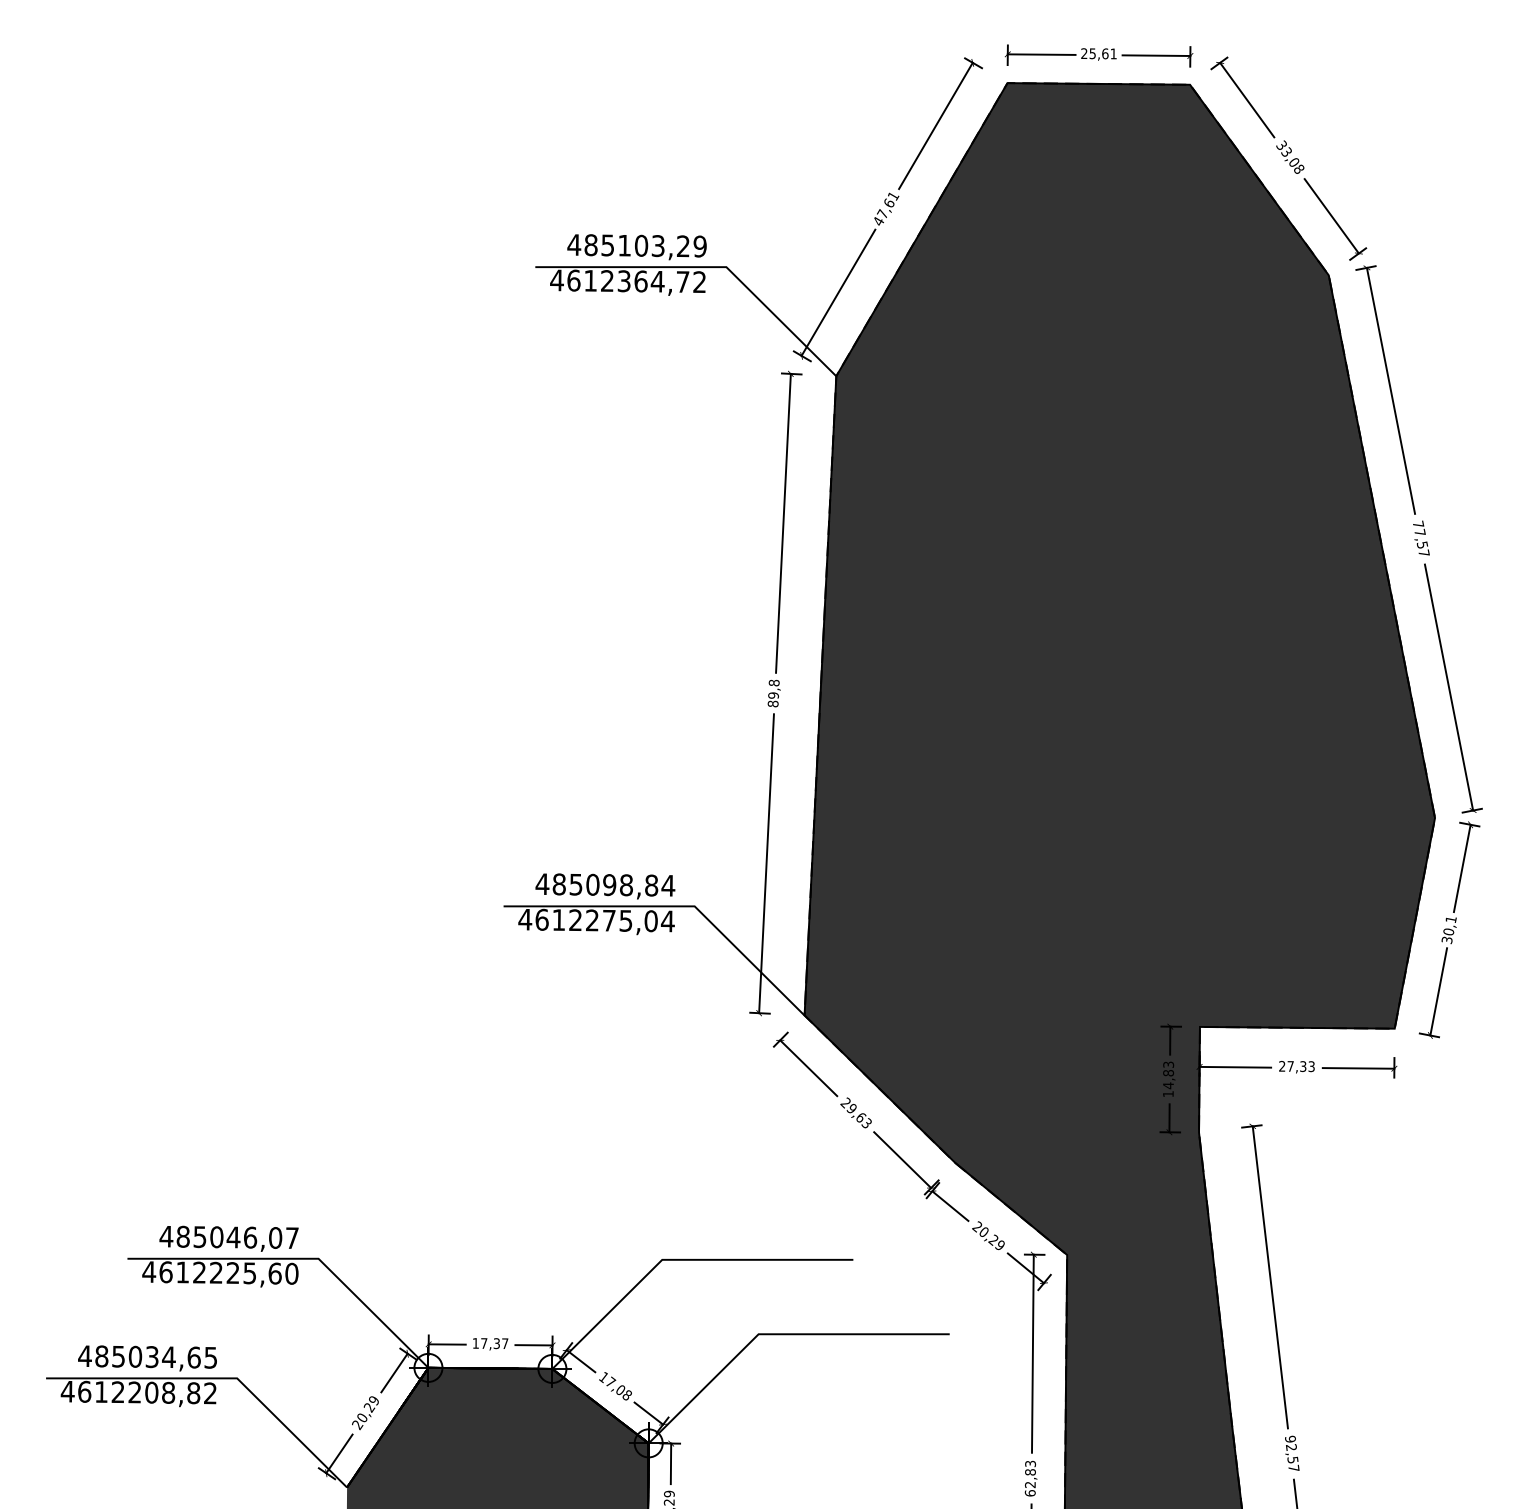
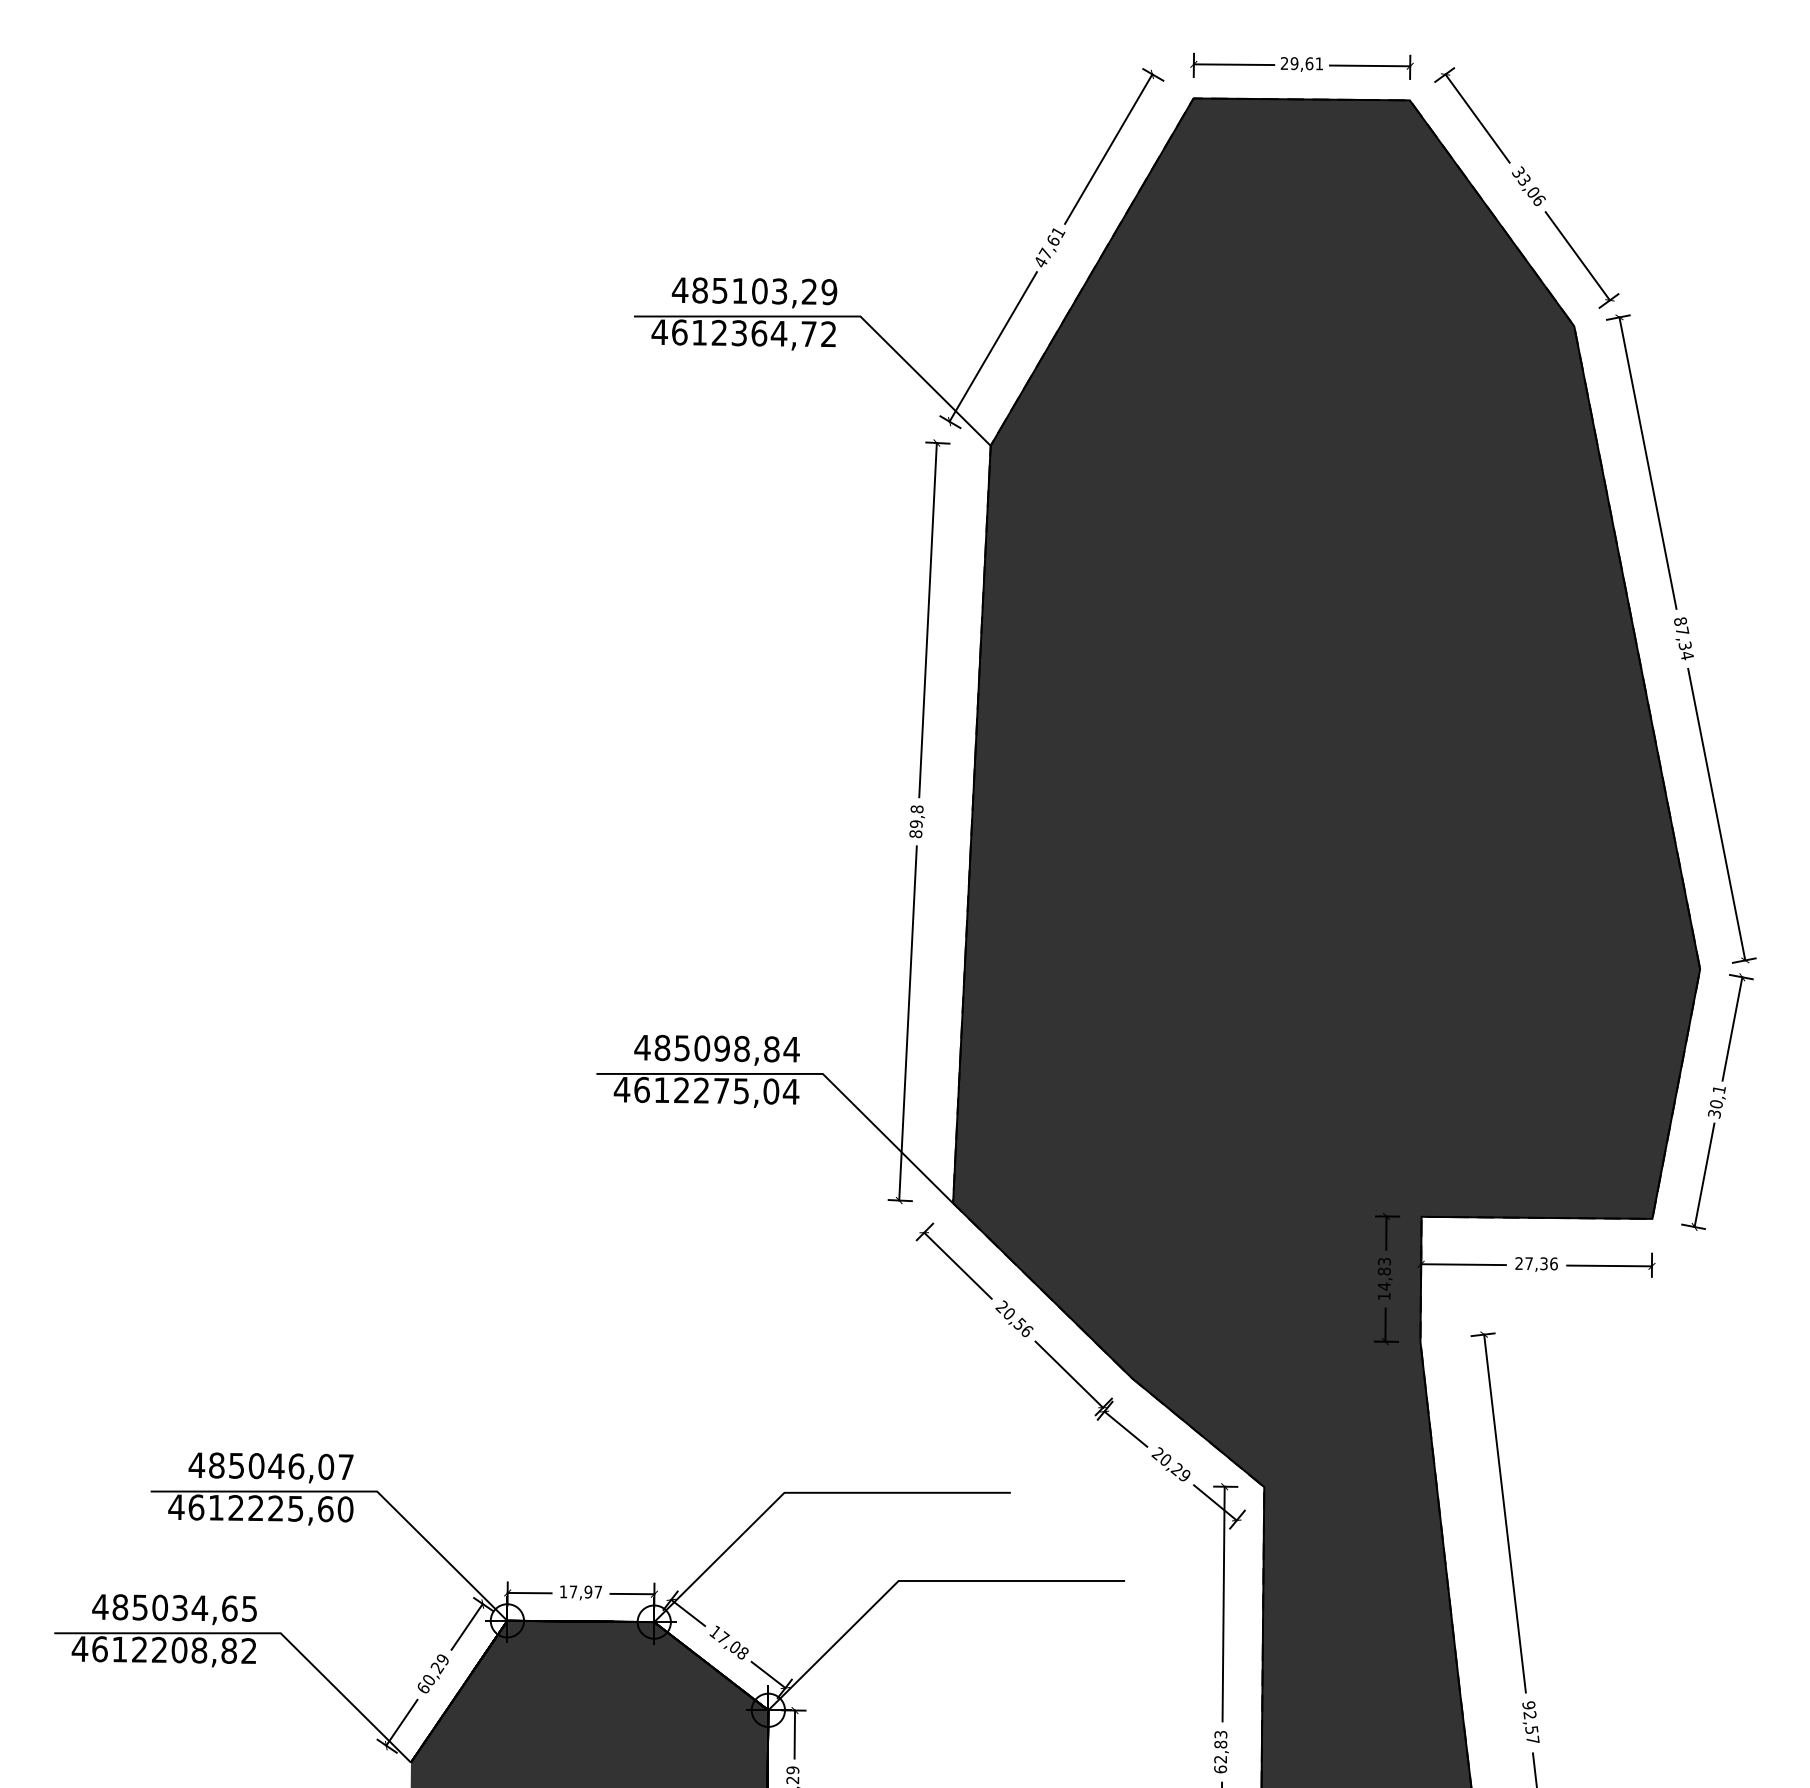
text: (1092, 53) -> (1294, 63), 25,61 -> 29,61
text: (1299, 168) -> (1539, 199), 33,08 -> 33,06
text: (1420, 538) -> (1683, 638), 77,57 -> 87,34
text: (1311, 1066) -> (1553, 1263), 27,33 -> 27,36
text: (859, 1116) -> (1018, 1322), 29,63 -> 20,56
text: (496, 1343) -> (588, 1591), 17,37 -> 17,97
text: (357, 1424) -> (423, 1688), 20,29 -> 60,29

